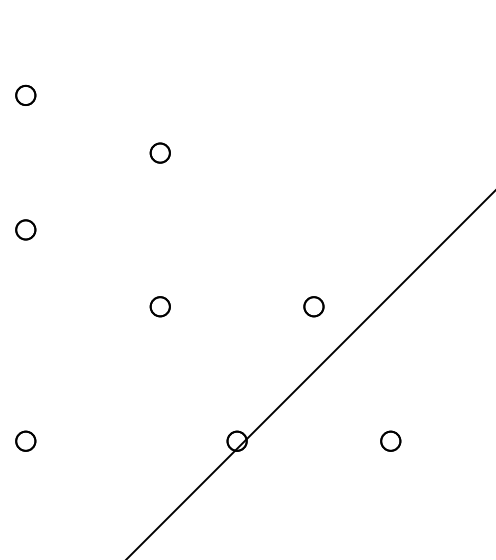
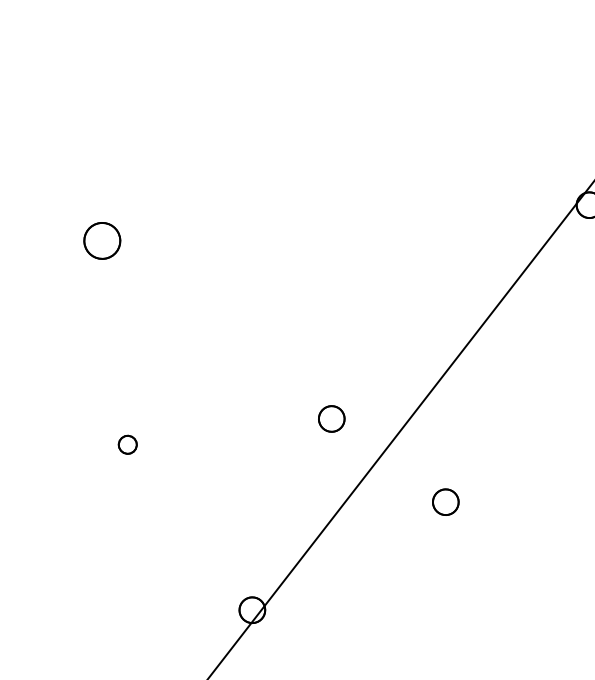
part: (159, 152) -> (101, 240), size x1.4
part: (159, 306) -> (126, 444), size x0.7
part: (390, 440) -> (445, 501), moved

